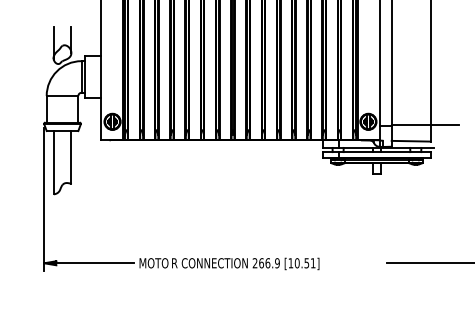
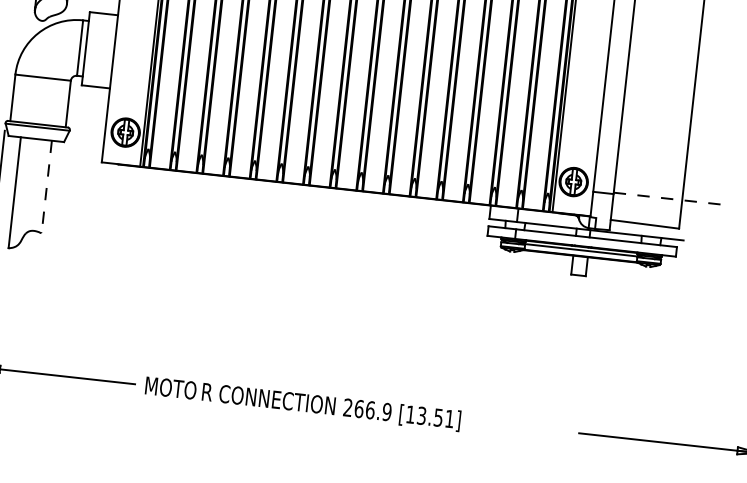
line: (425, 125) -> (672, 199), solid -> dashed
line: (71, 157) -> (46, 187), solid -> dashed
text: (296, 263) -> (420, 416), [10.51] -> [13.51]

